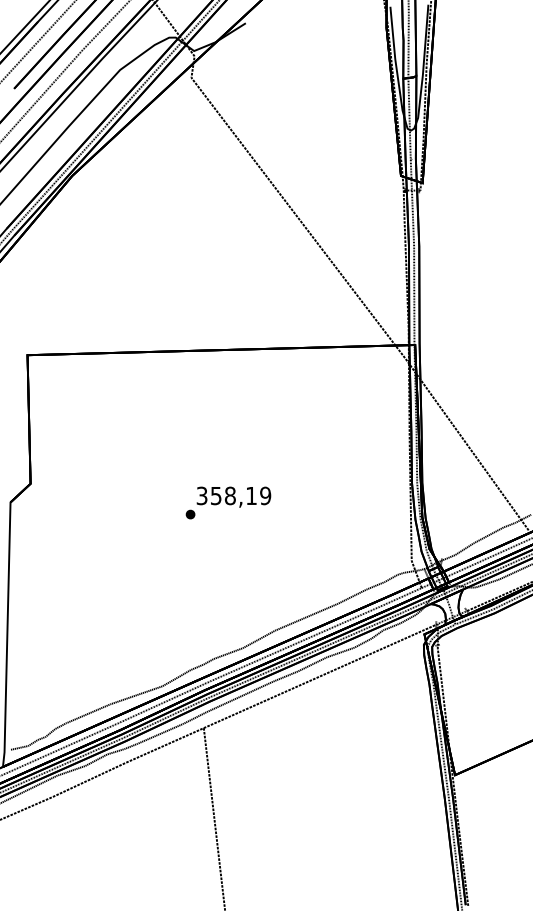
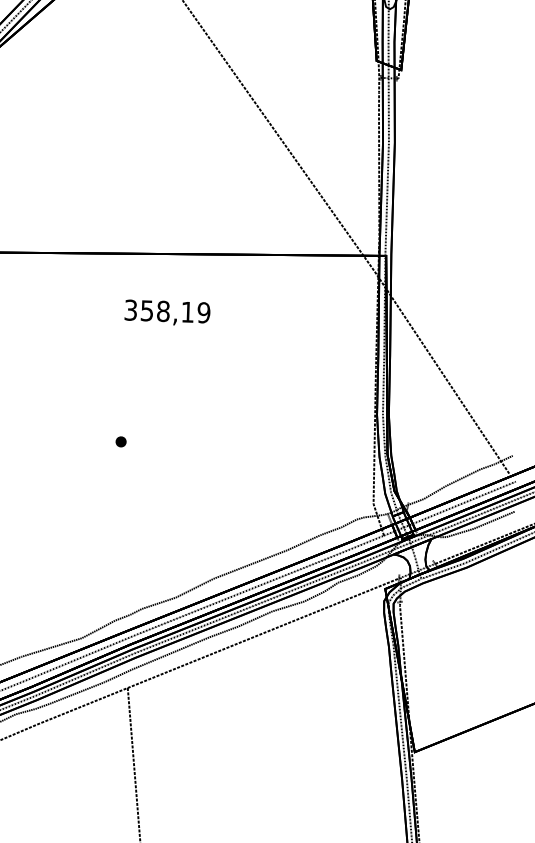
text: (233, 496) -> (167, 312), moved

